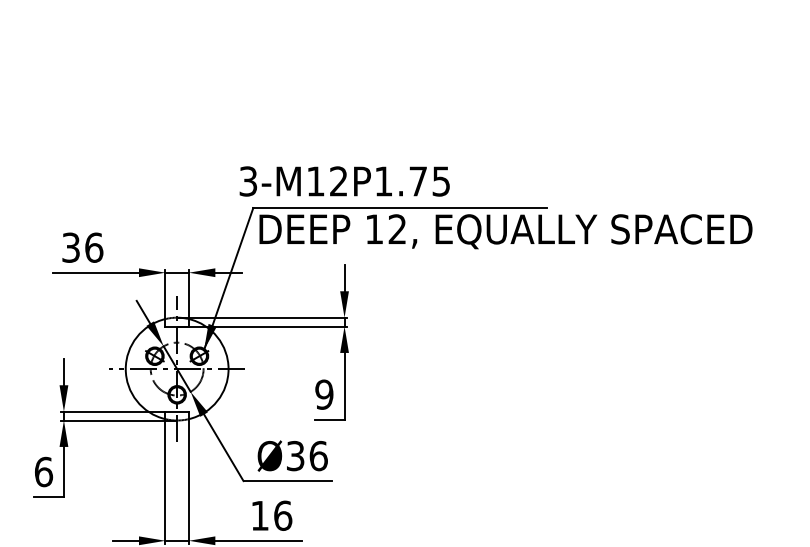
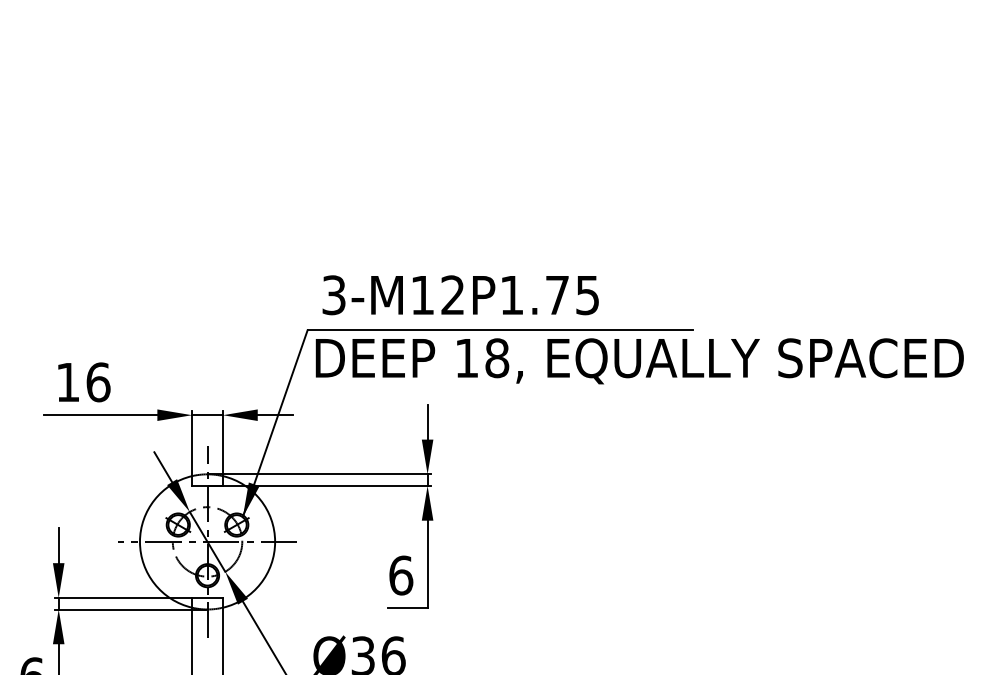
text: (344, 181) -> (460, 295), moved
text: (397, 229) -> (497, 358), 12, -> 18,
text: (70, 247) -> (67, 382), 36 -> 16
text: (324, 394) -> (401, 575), 9 -> 6

